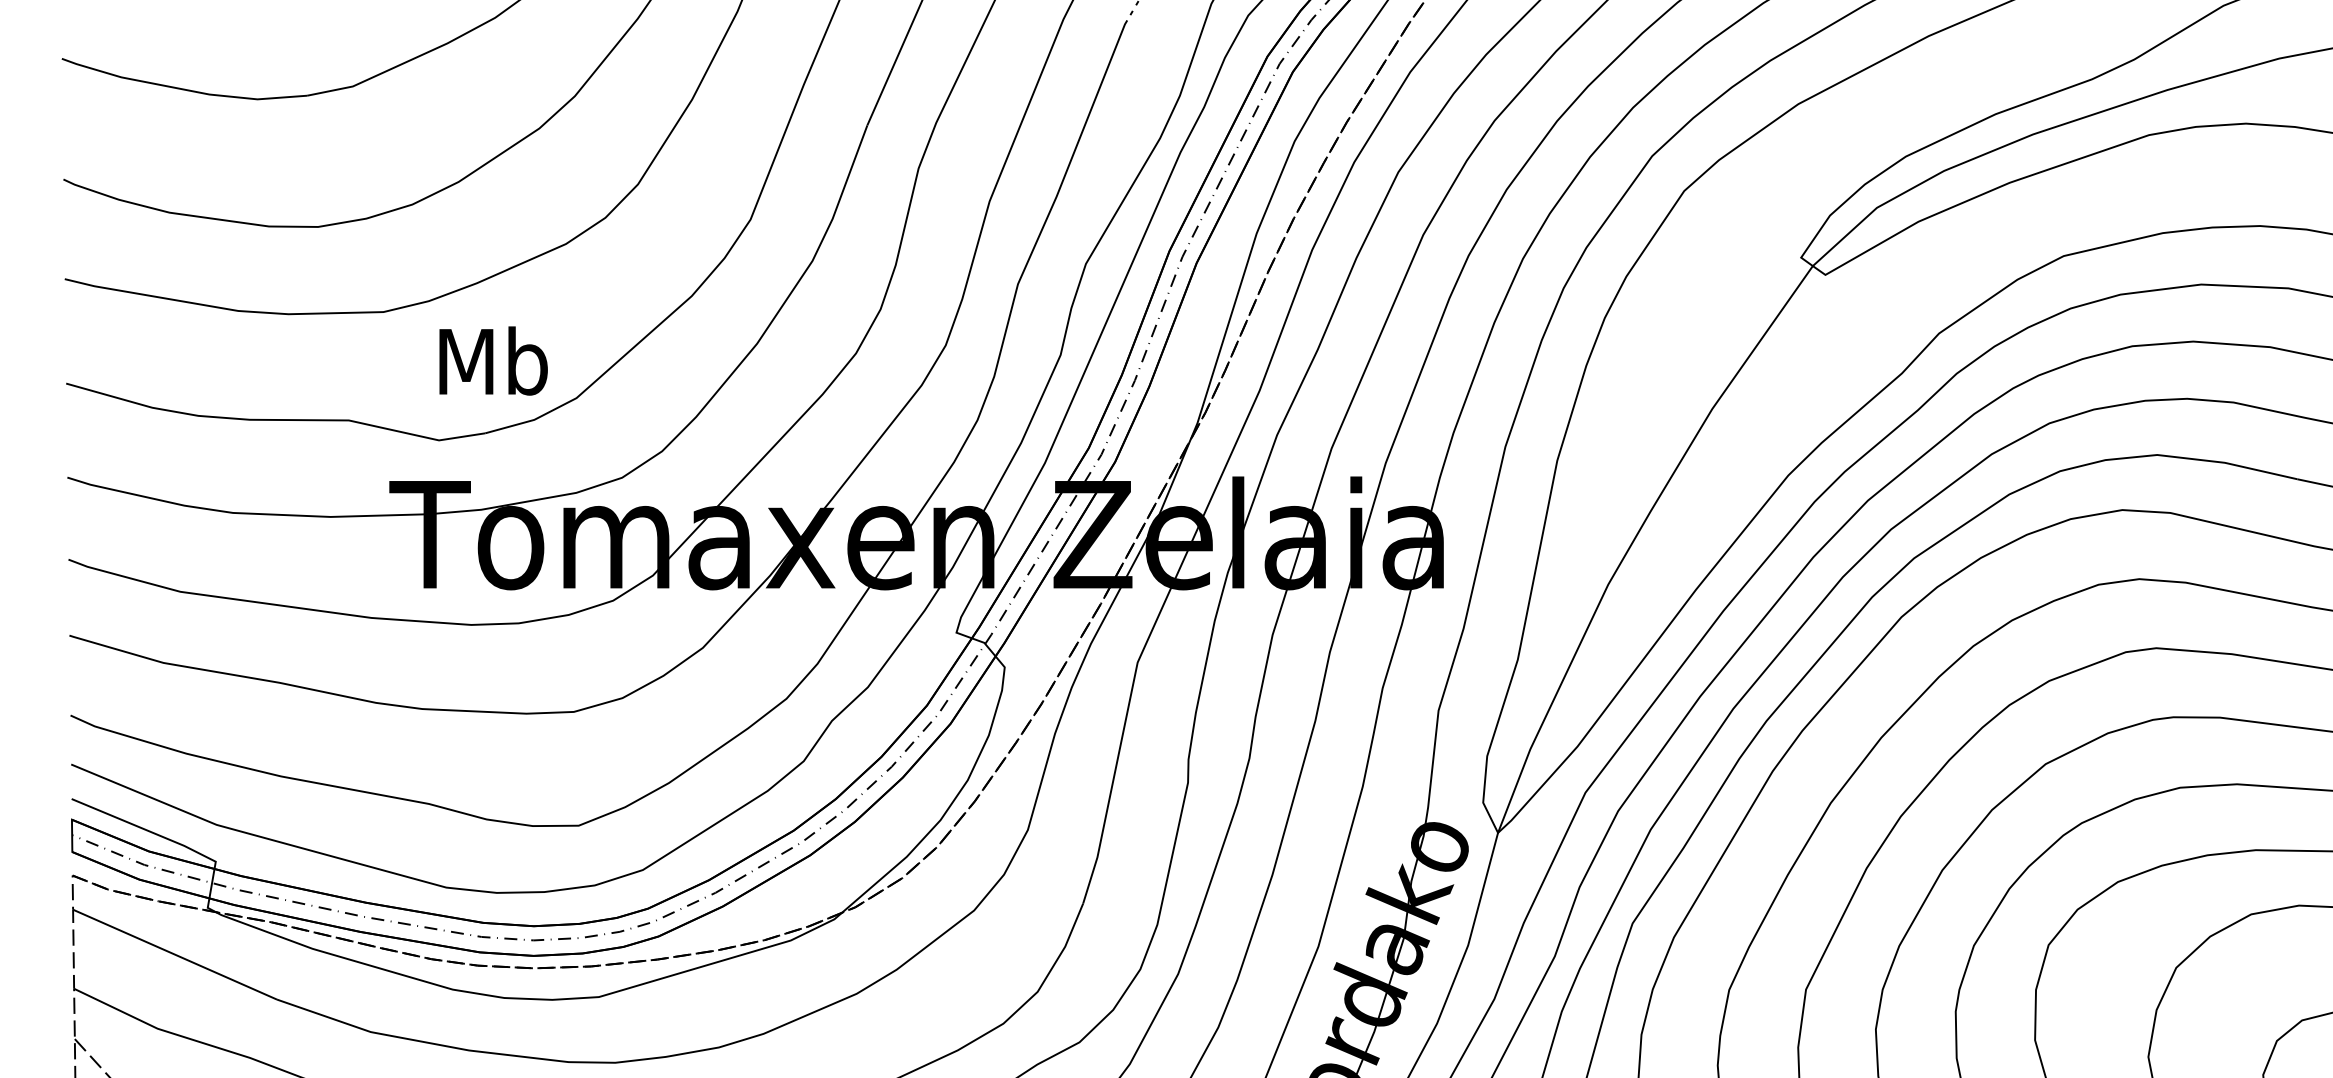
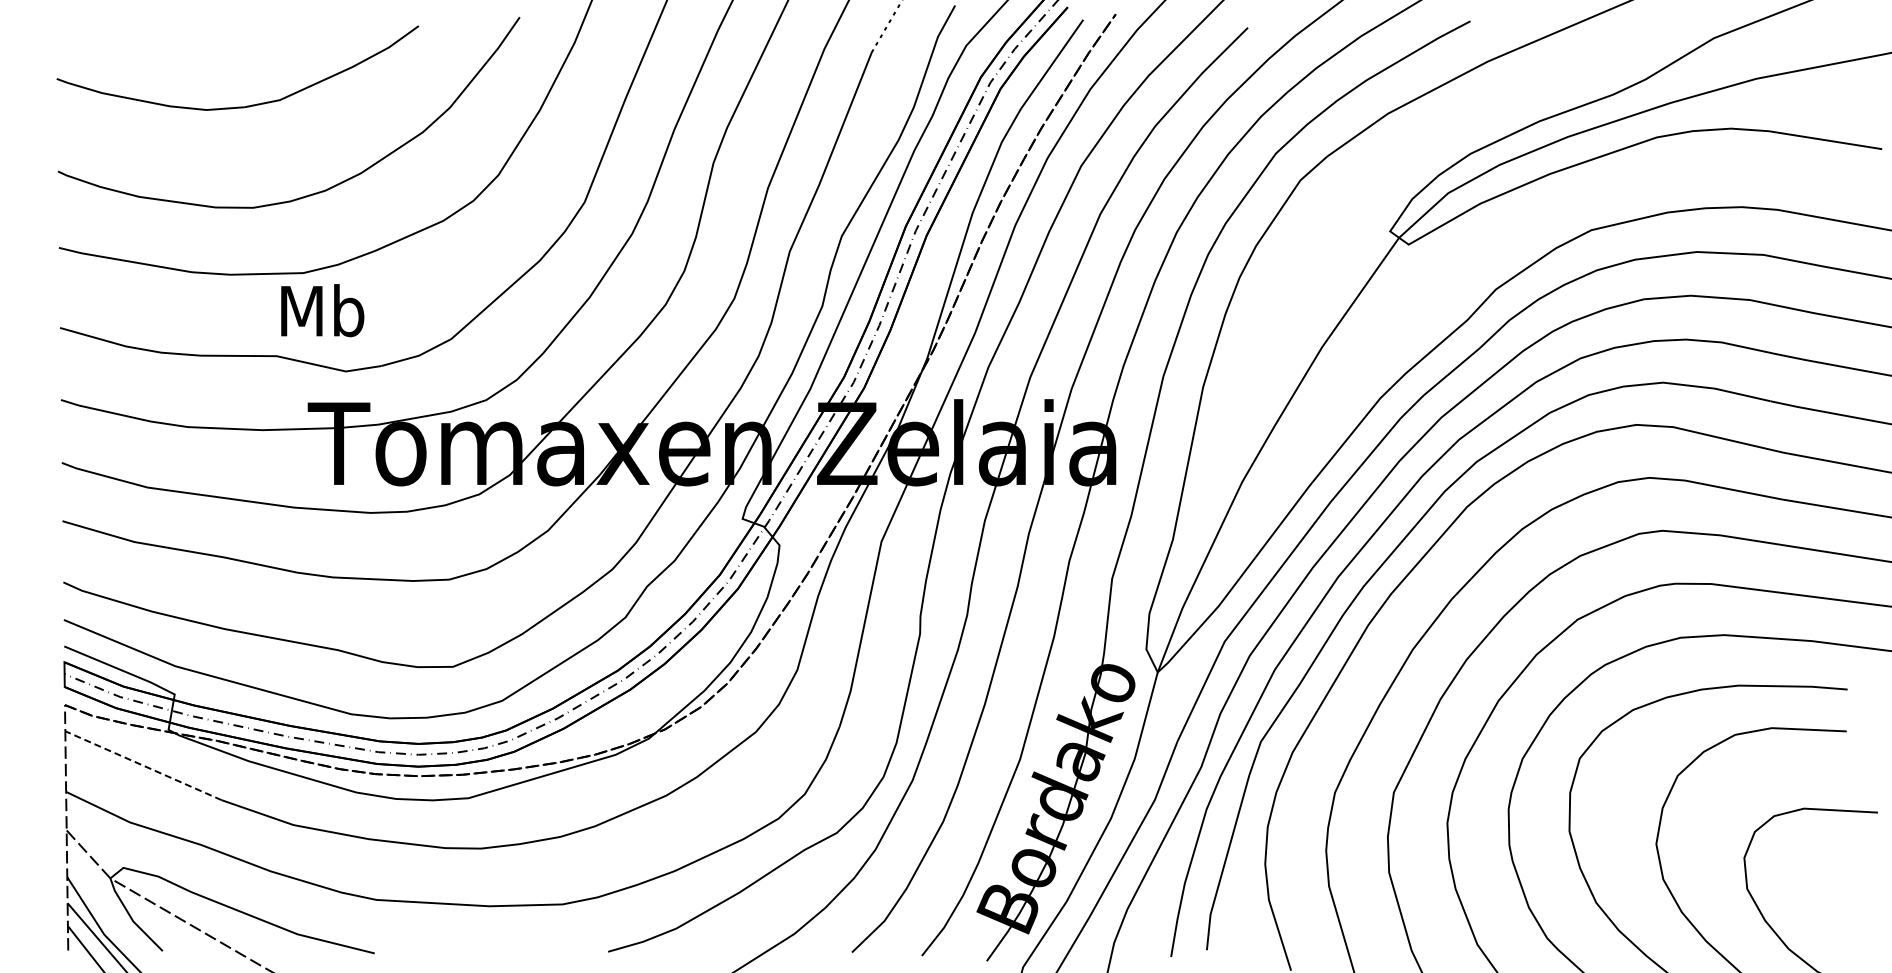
text: (493, 360) -> (322, 310), moved
line: (175, 954) -> (143, 765), solid -> dashed

